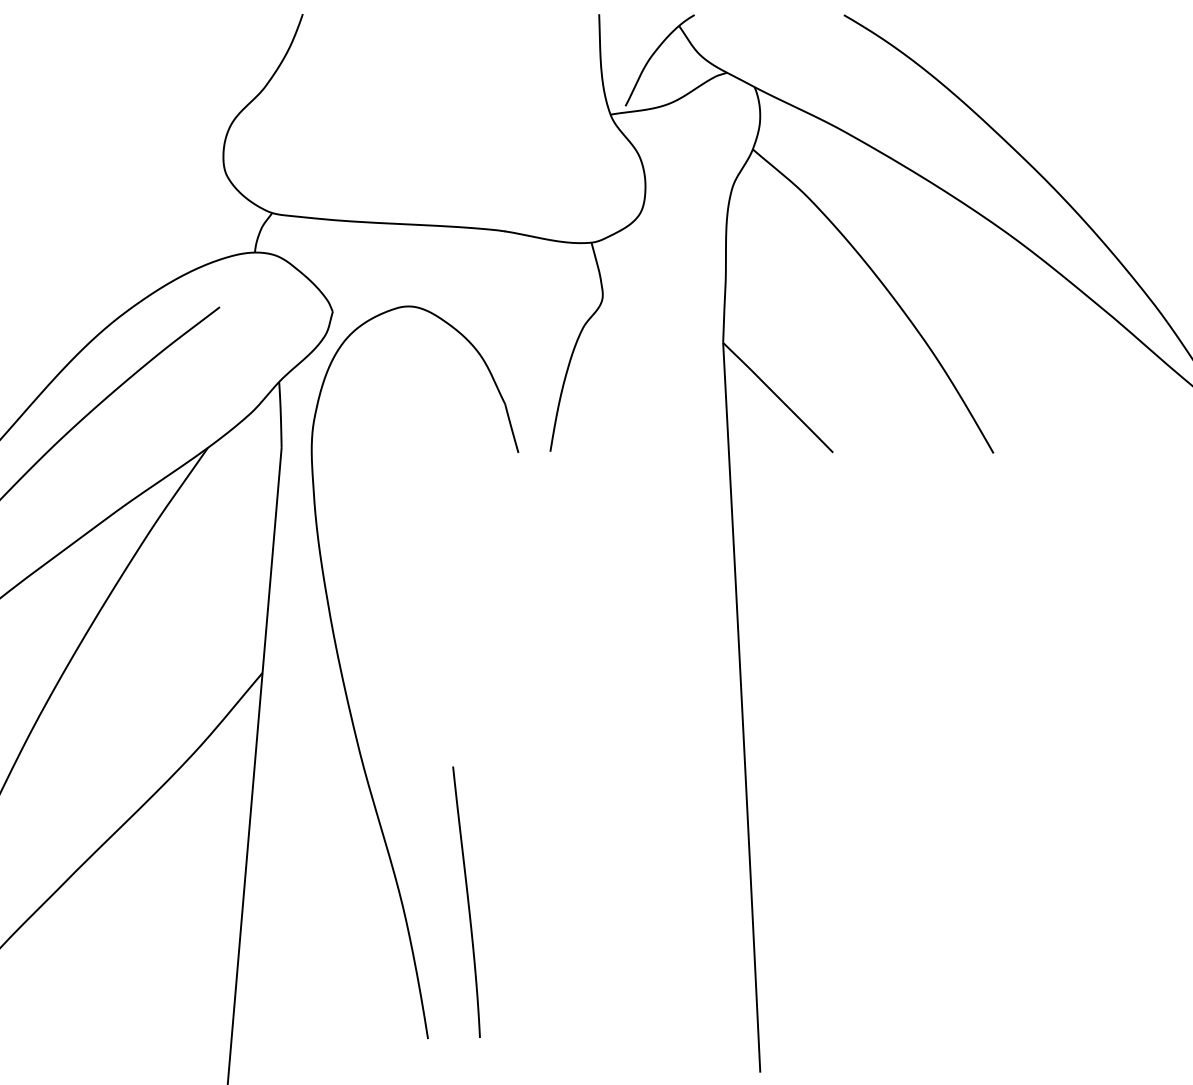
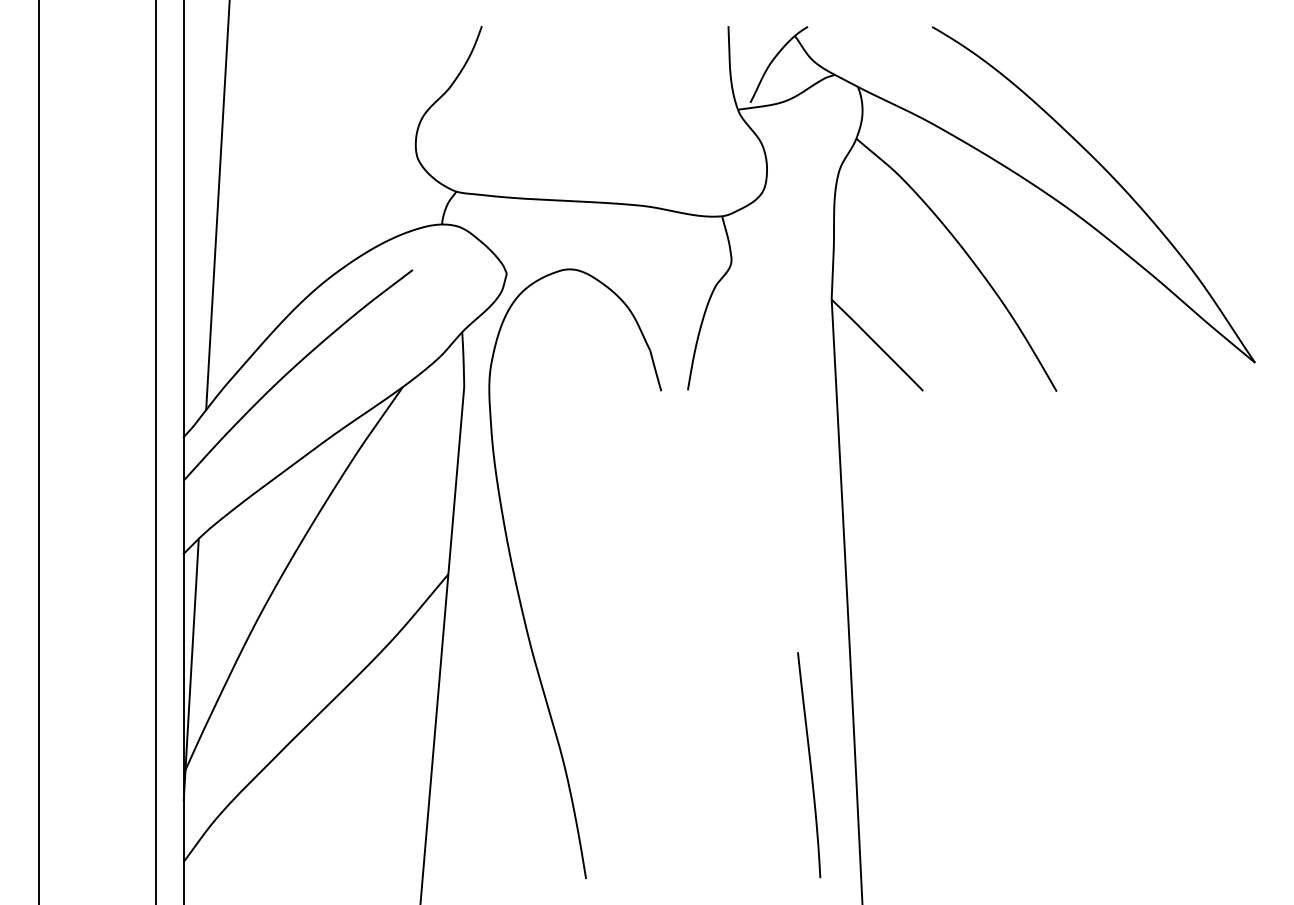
curve: (466, 902) -> (809, 765), moved

